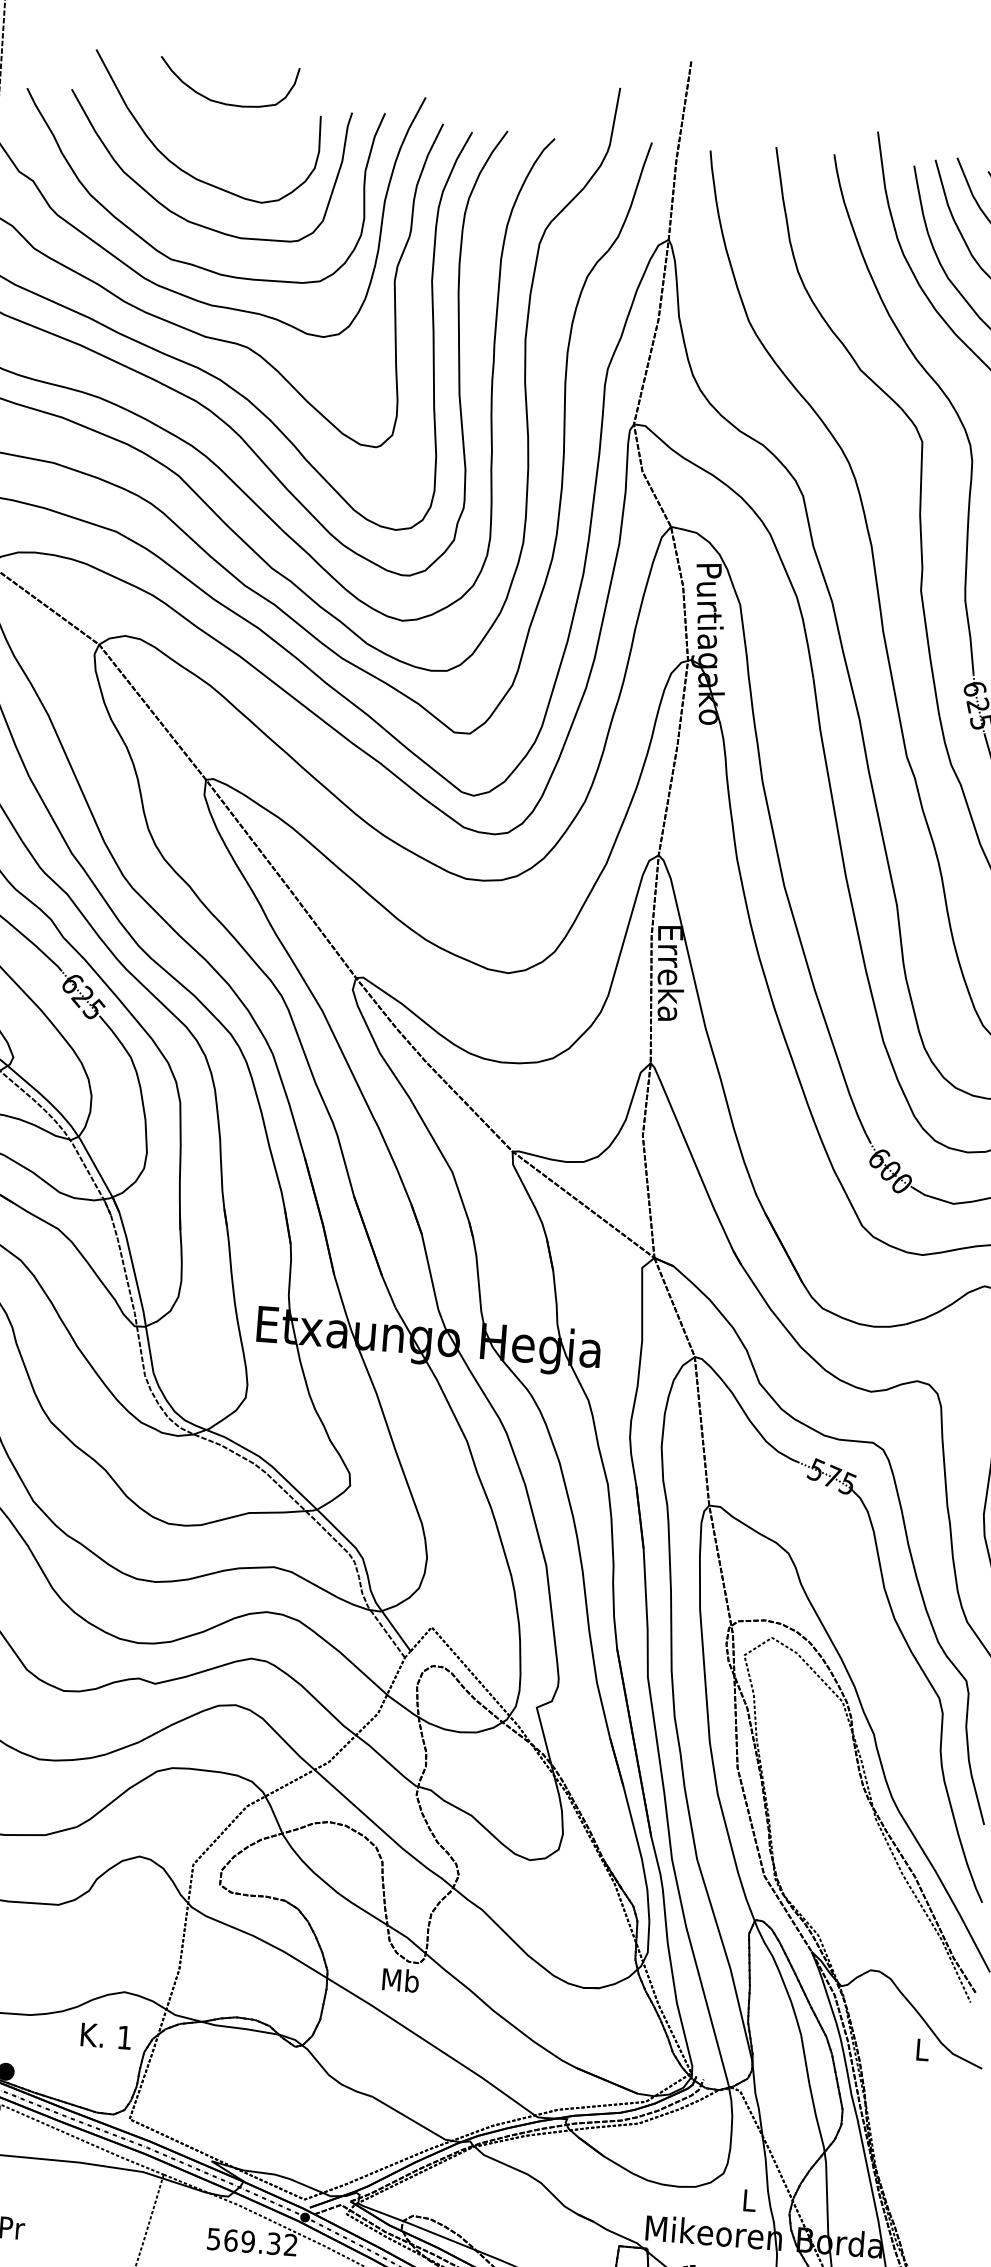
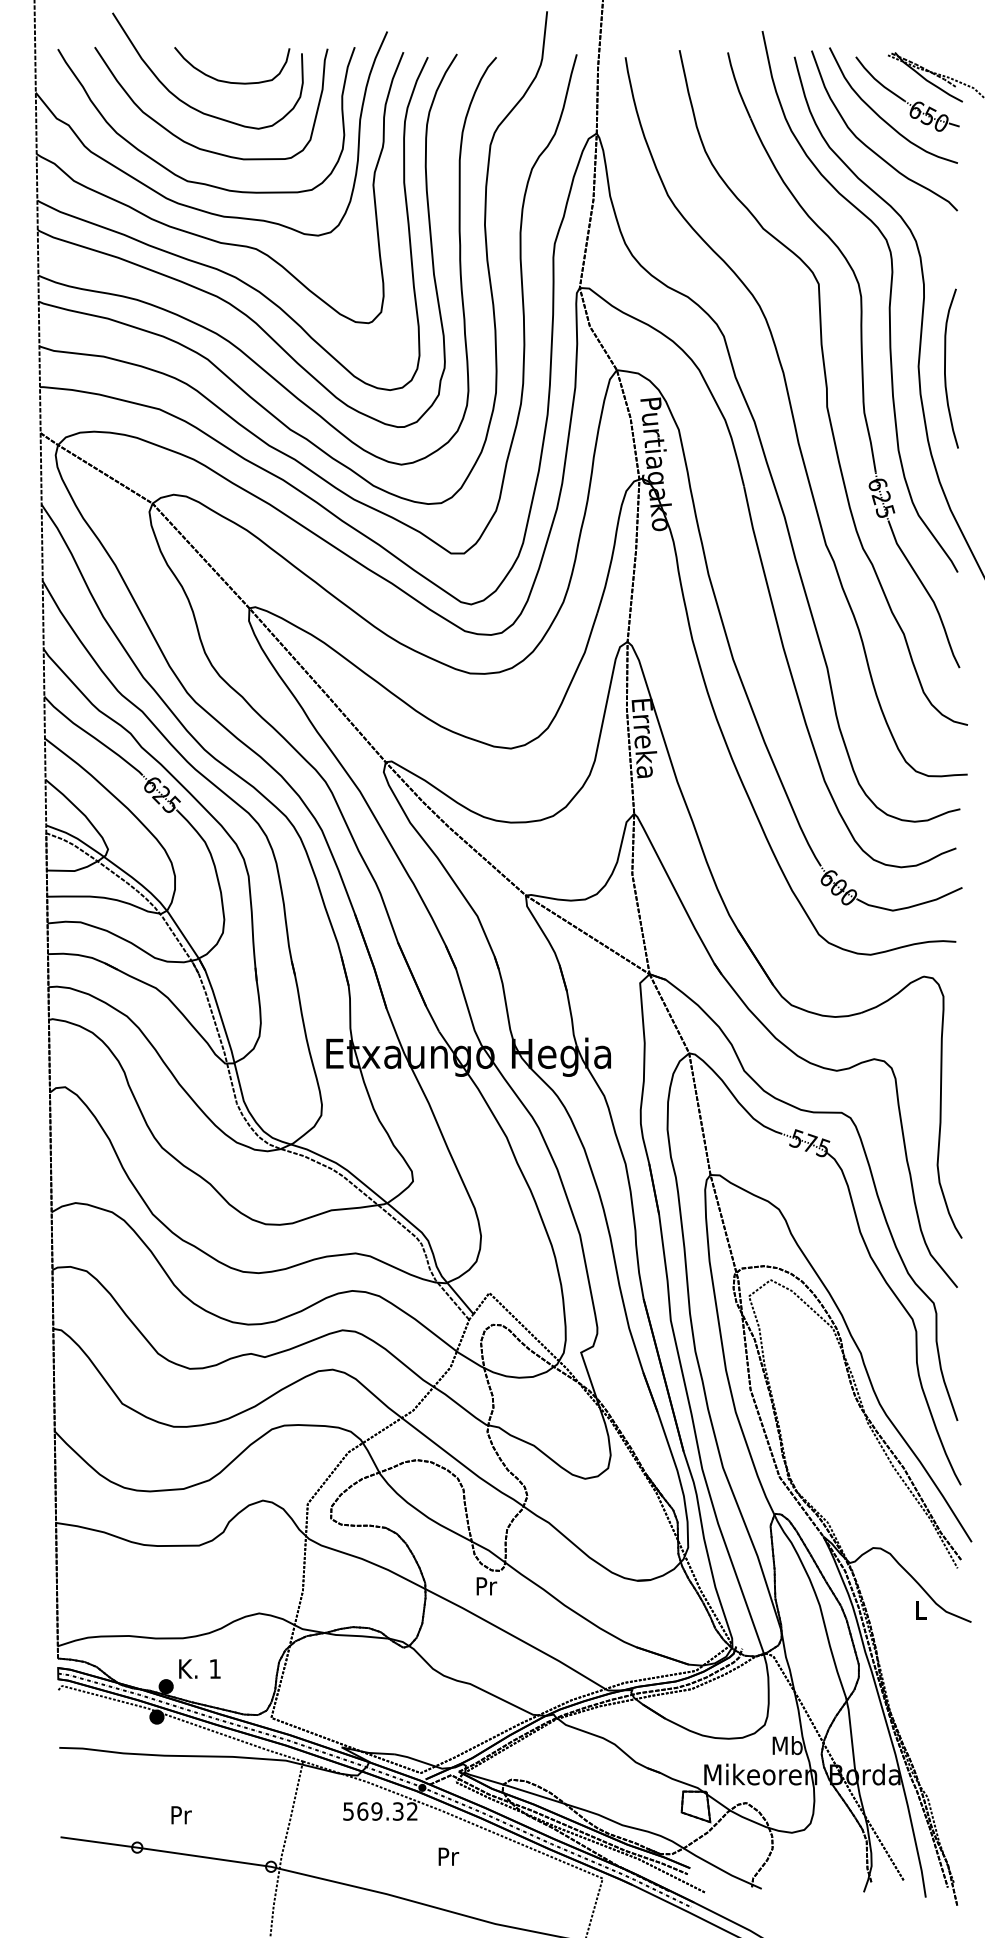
curve: (225, 102) -> (230, 81), moved
text: (401, 1979) -> (486, 1585), Mb -> Pr
text: (105, 2035) -> (199, 1668), moved
text: (749, 2200) -> (787, 1745), L -> Mb

